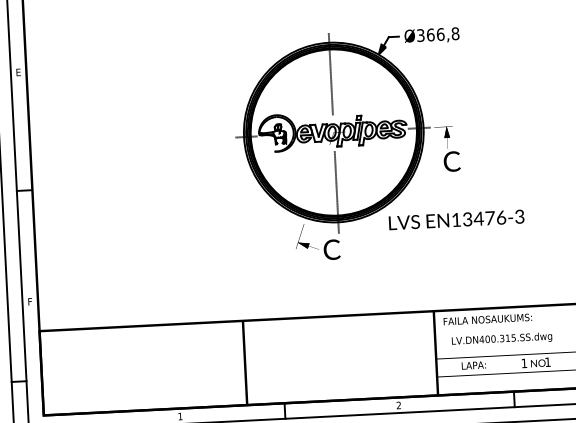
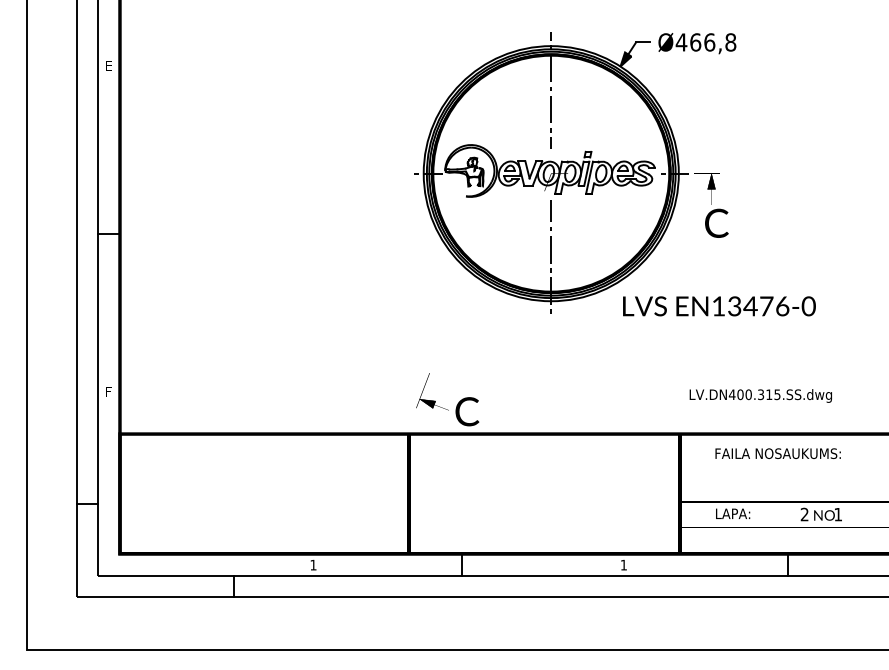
text: (420, 35) -> (681, 42), Ø366,8 -> Ø466,8
text: (519, 216) -> (808, 306), EN13476-3 -> EN13476-0
text: (317, 241) -> (447, 399), moved
text: (487, 319) -> (777, 453), moved
text: (501, 339) -> (760, 395), moved
text: (524, 363) -> (804, 514), 1 -> 2
text: (398, 405) -> (623, 564), 2 -> 1

